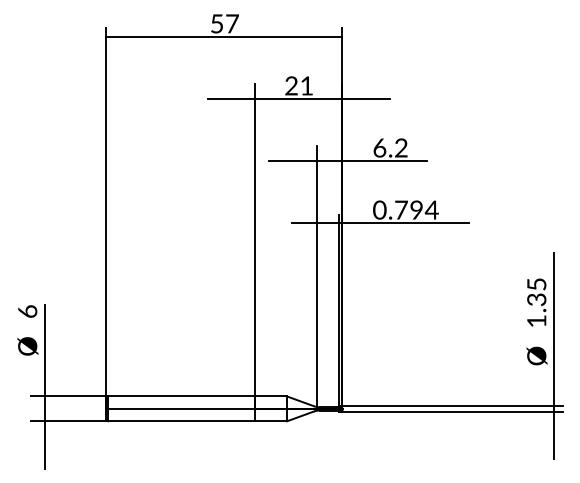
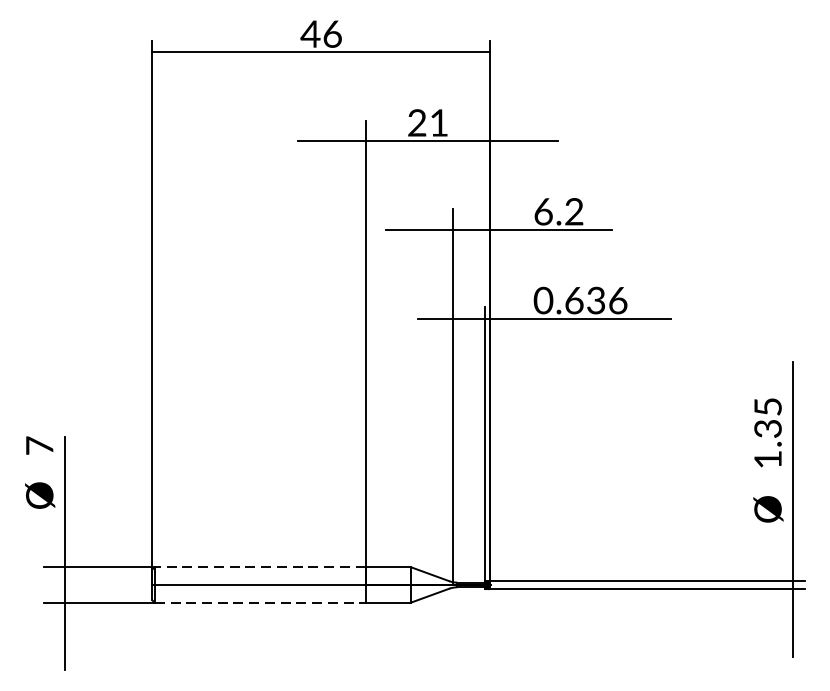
text: (223, 23) -> (319, 33), 57 -> 46
text: (416, 209) -> (595, 299), 0.794 -> 0.636
text: (27, 311) -> (39, 445), 6 -> 7
line: (181, 396) -> (259, 567), solid -> dashed
line: (181, 421) -> (259, 603), solid -> dashed

